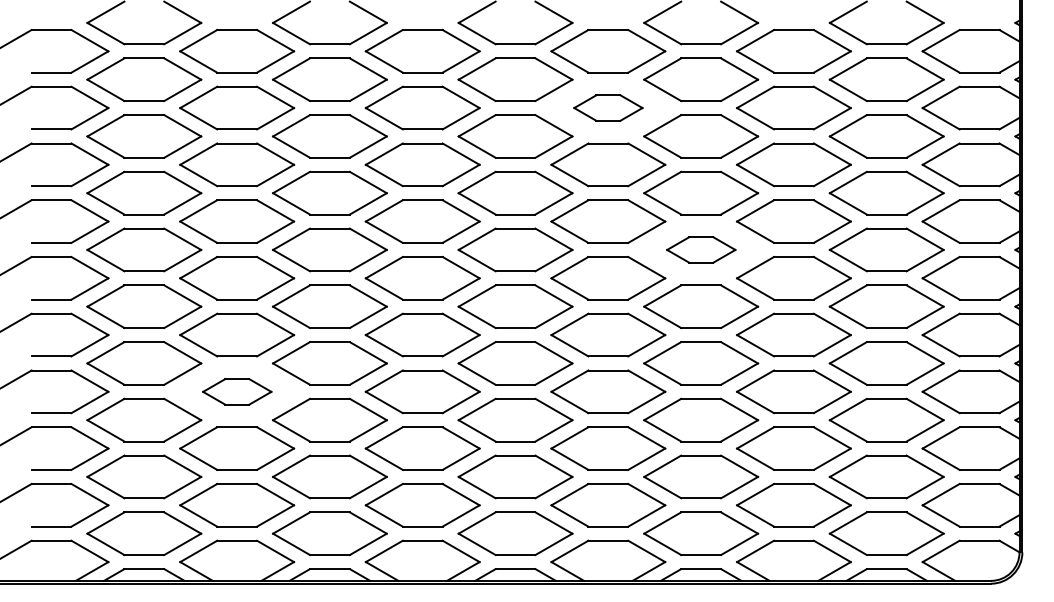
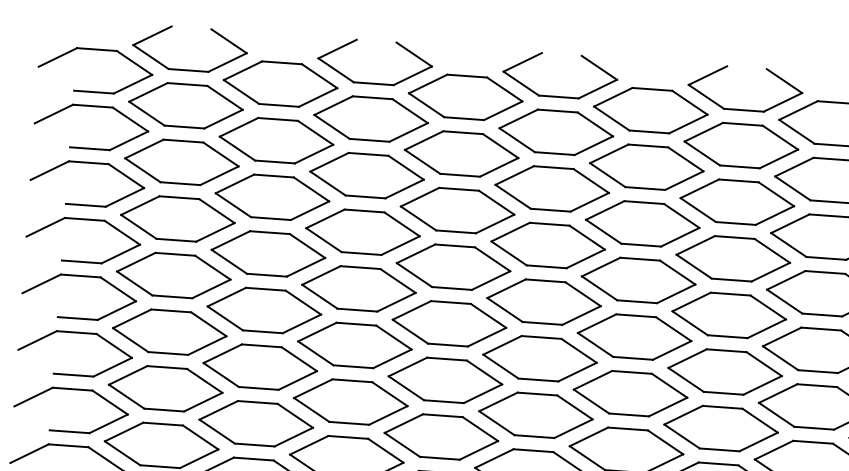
part: (608, 107) -> (646, 166), size x1.67
part: (701, 249) -> (729, 314), size x1.67
part: (237, 391) -> (256, 423), size x1.67

